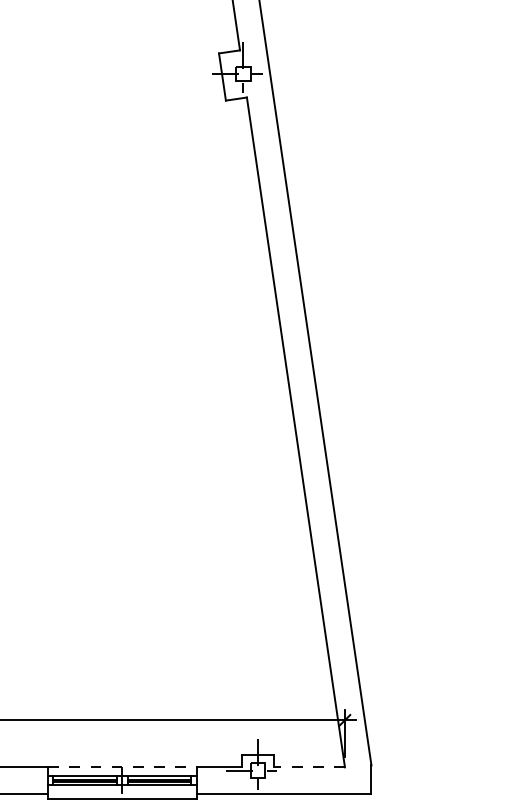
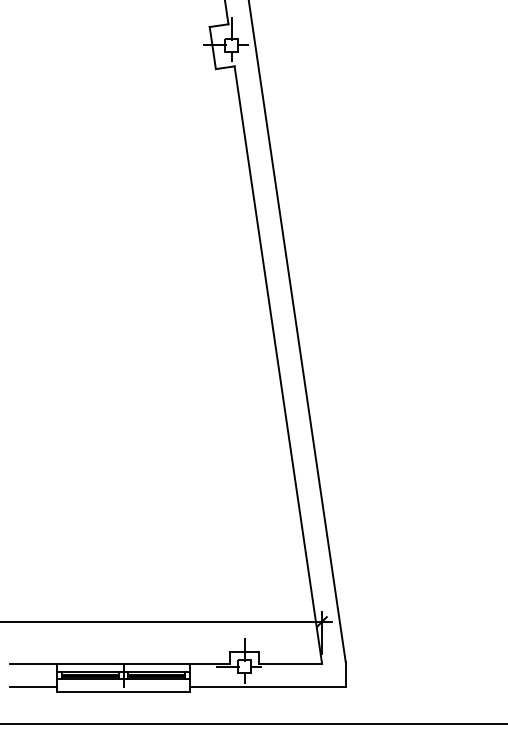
line: (123, 766) -> (124, 663), dashed -> solid
line: (309, 766) -> (290, 663), dashed -> solid

